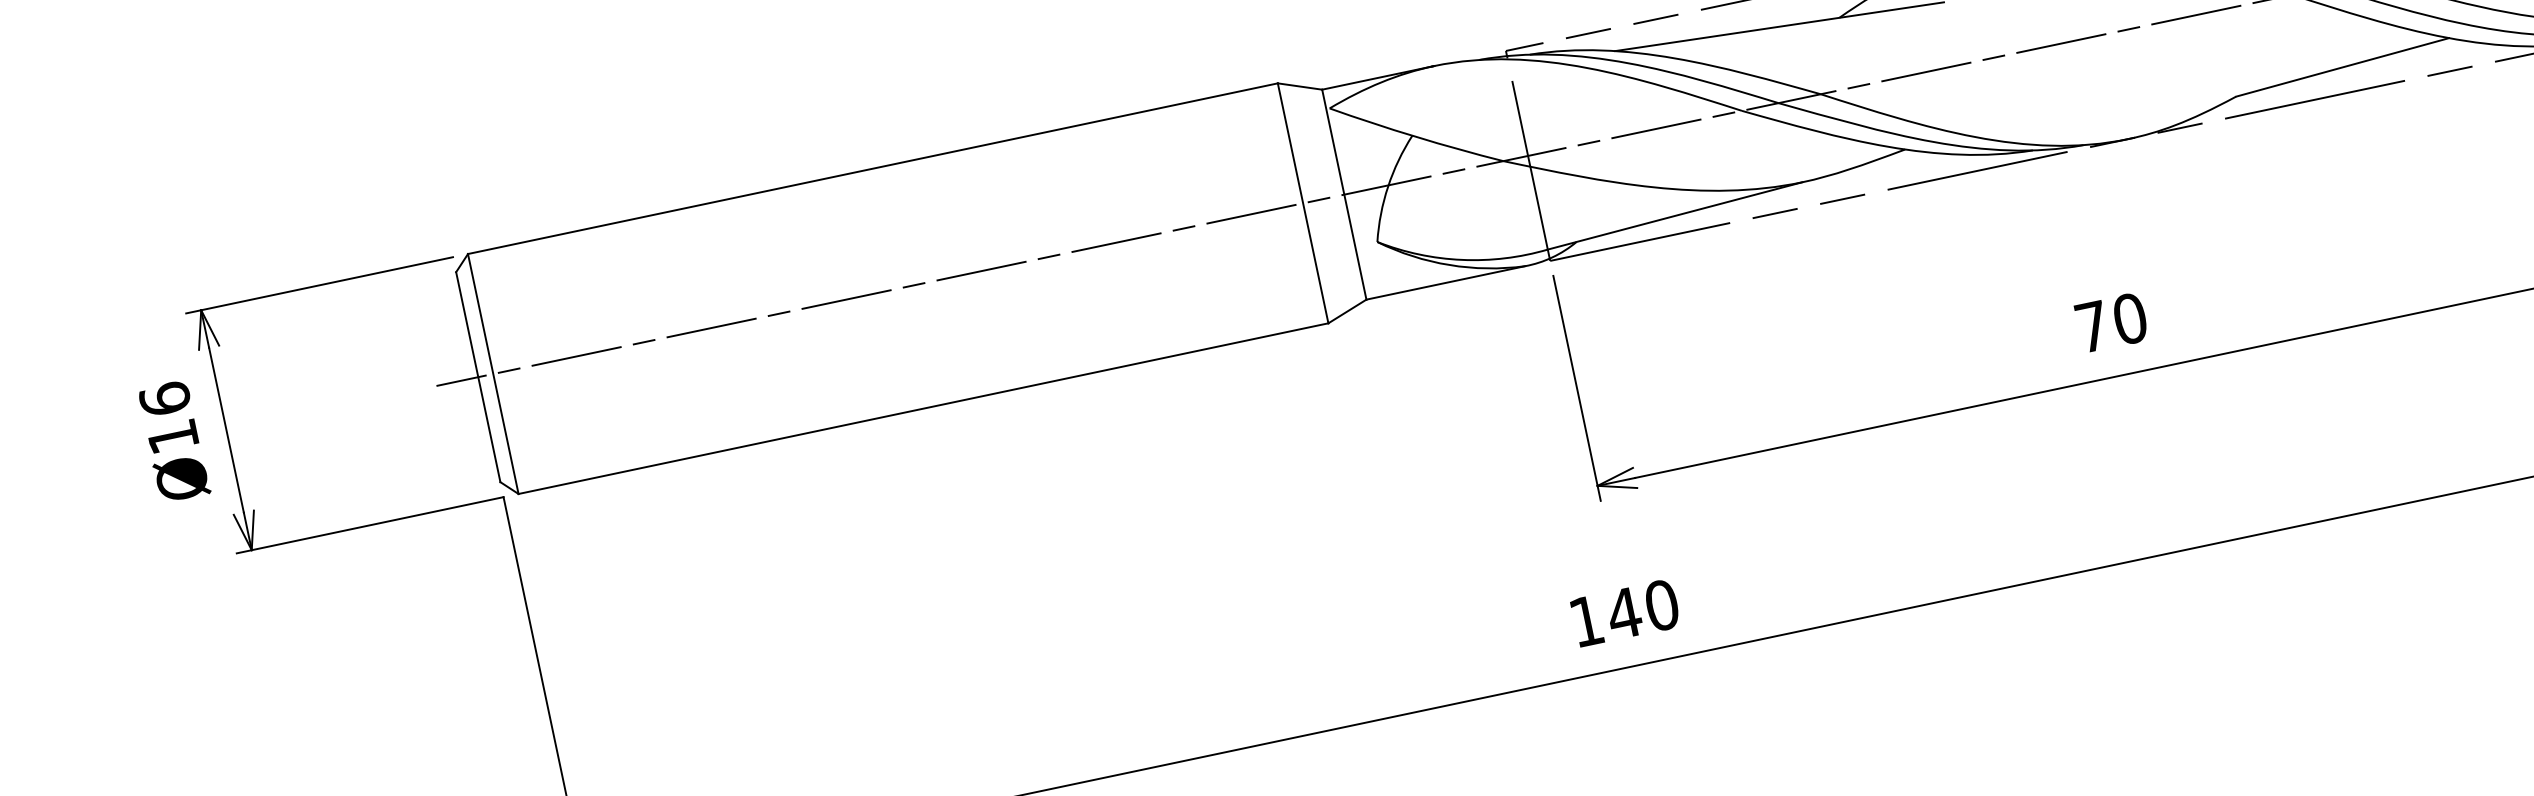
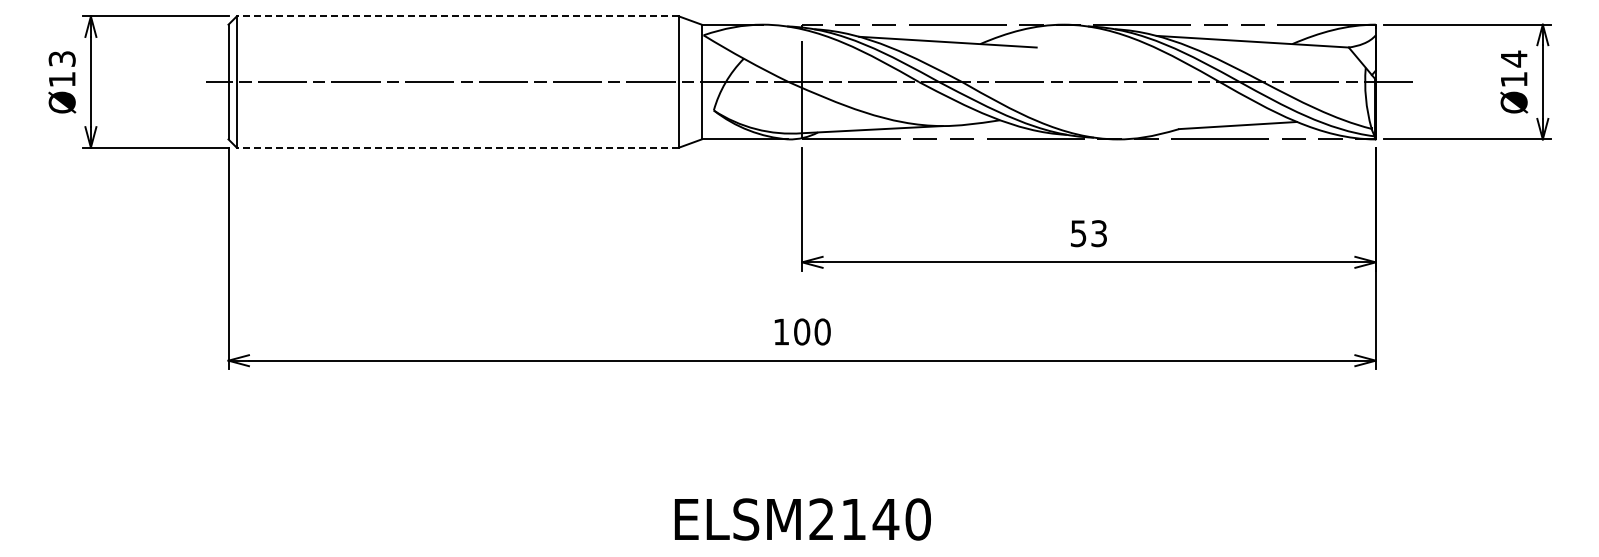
line: (872, 168) -> (457, 16), solid -> dashed
text: (2112, 322) -> (1089, 233), 70 -> 53
text: (163, 398) -> (61, 58), Ø16 -> Ø13
line: (922, 408) -> (457, 147), solid -> dashed
text: (1623, 612) -> (801, 331), 140 -> 100

